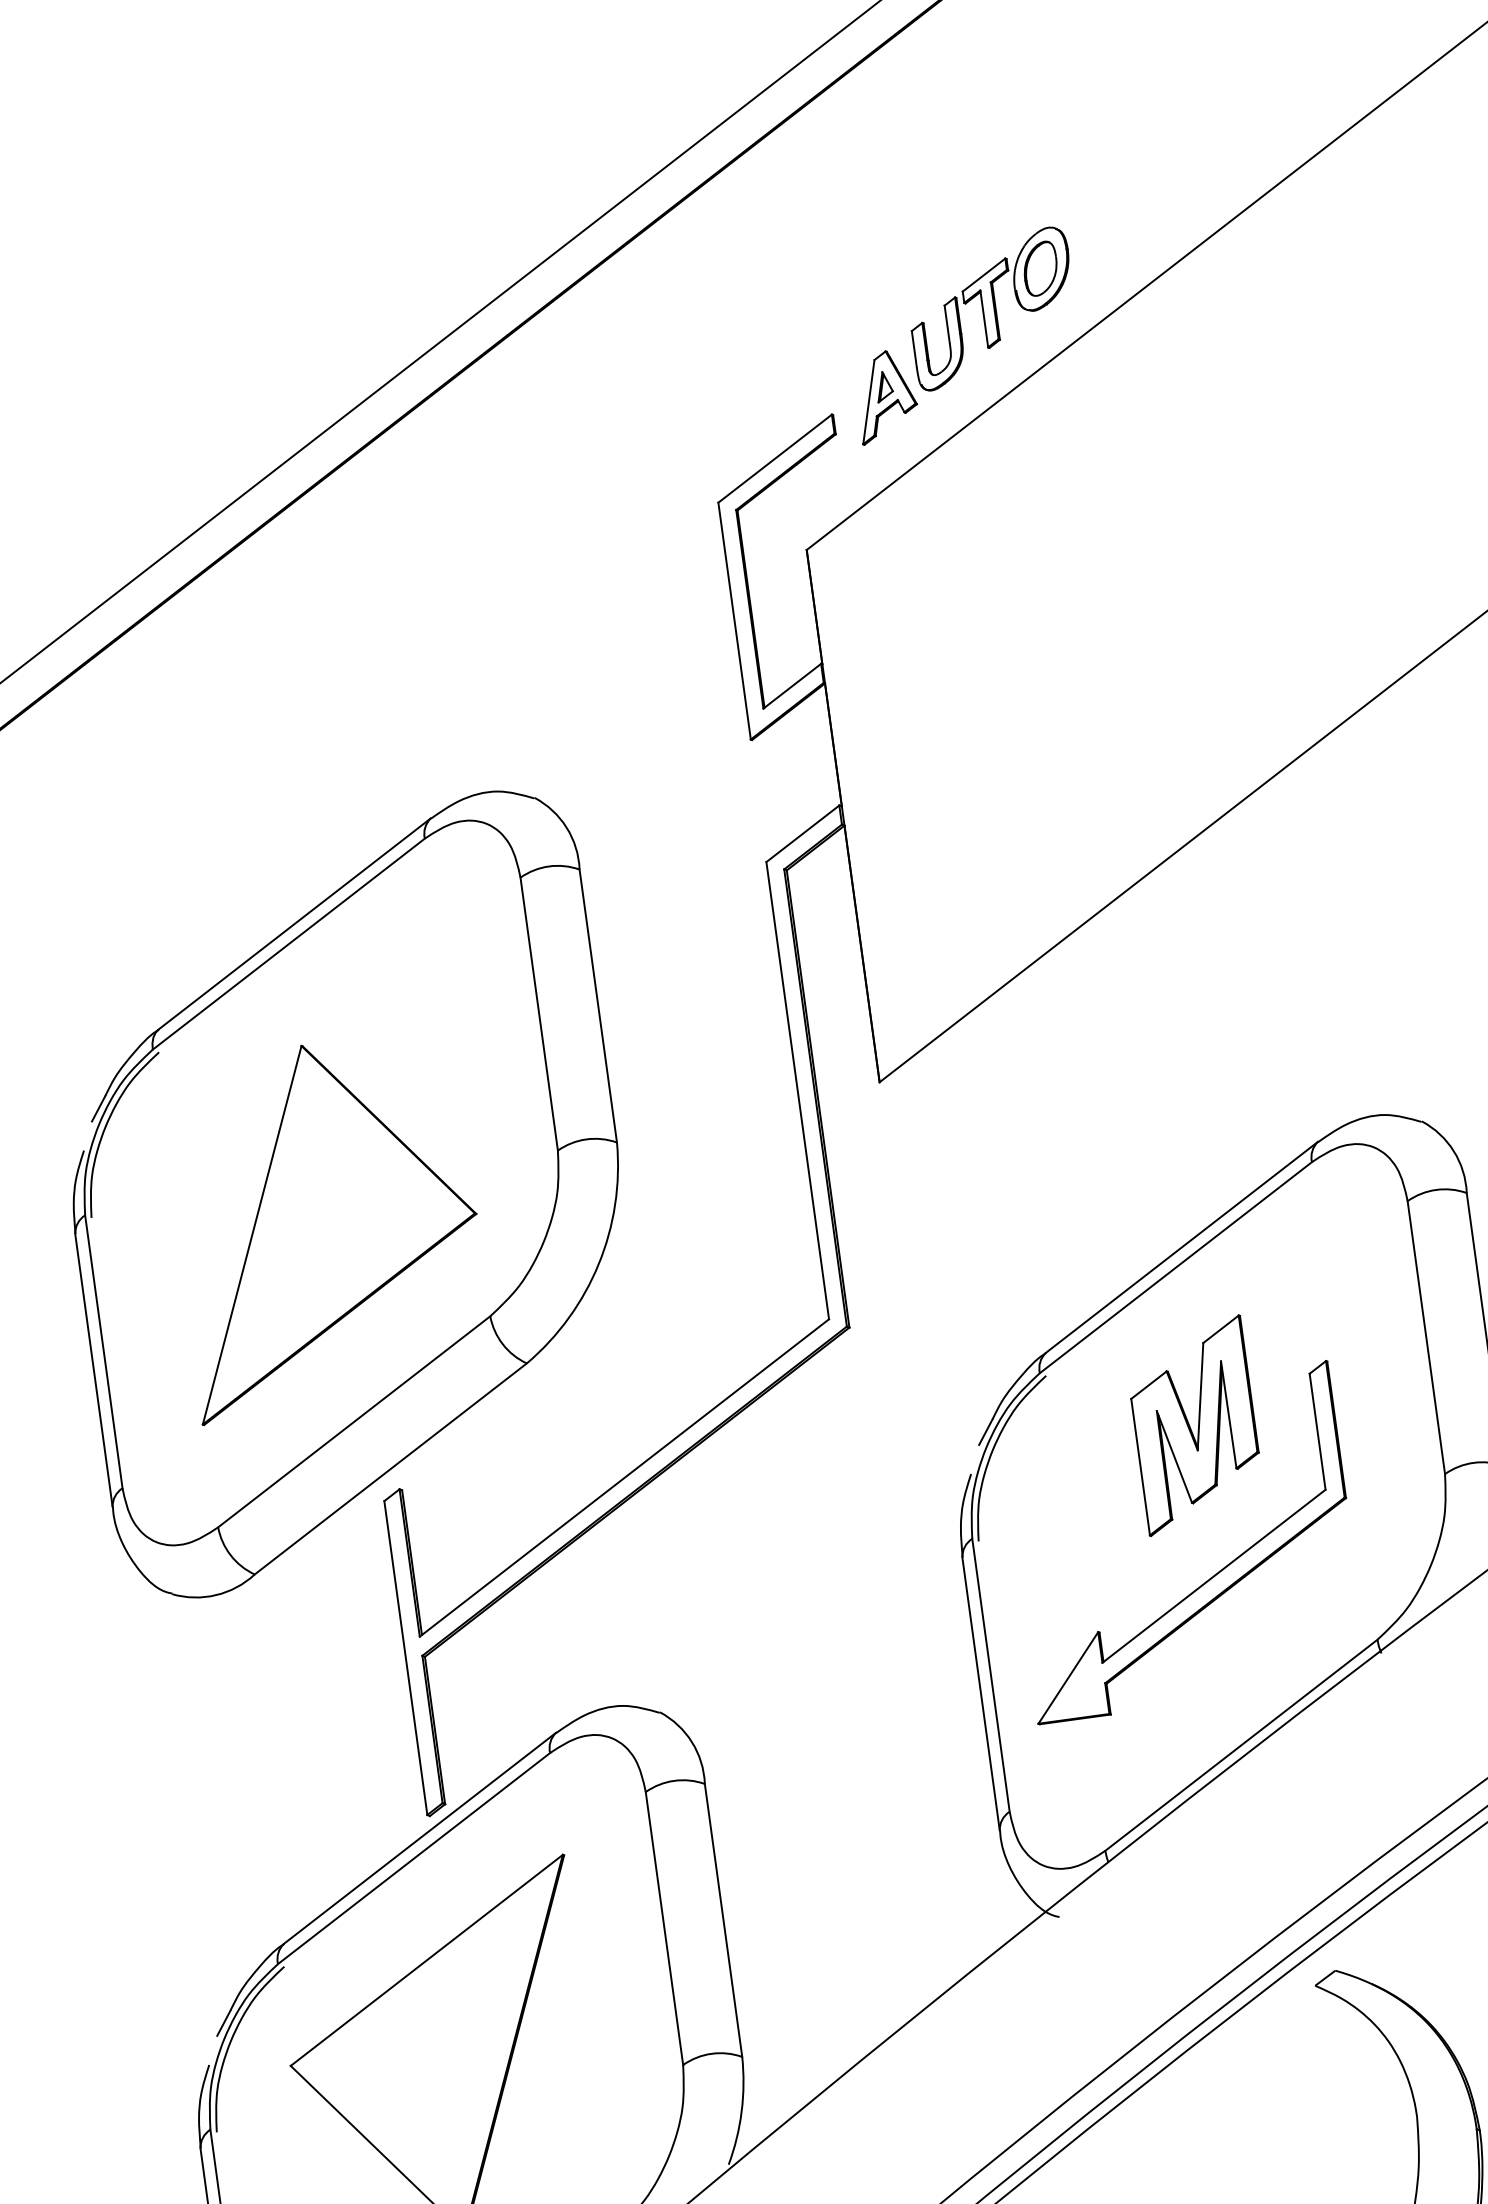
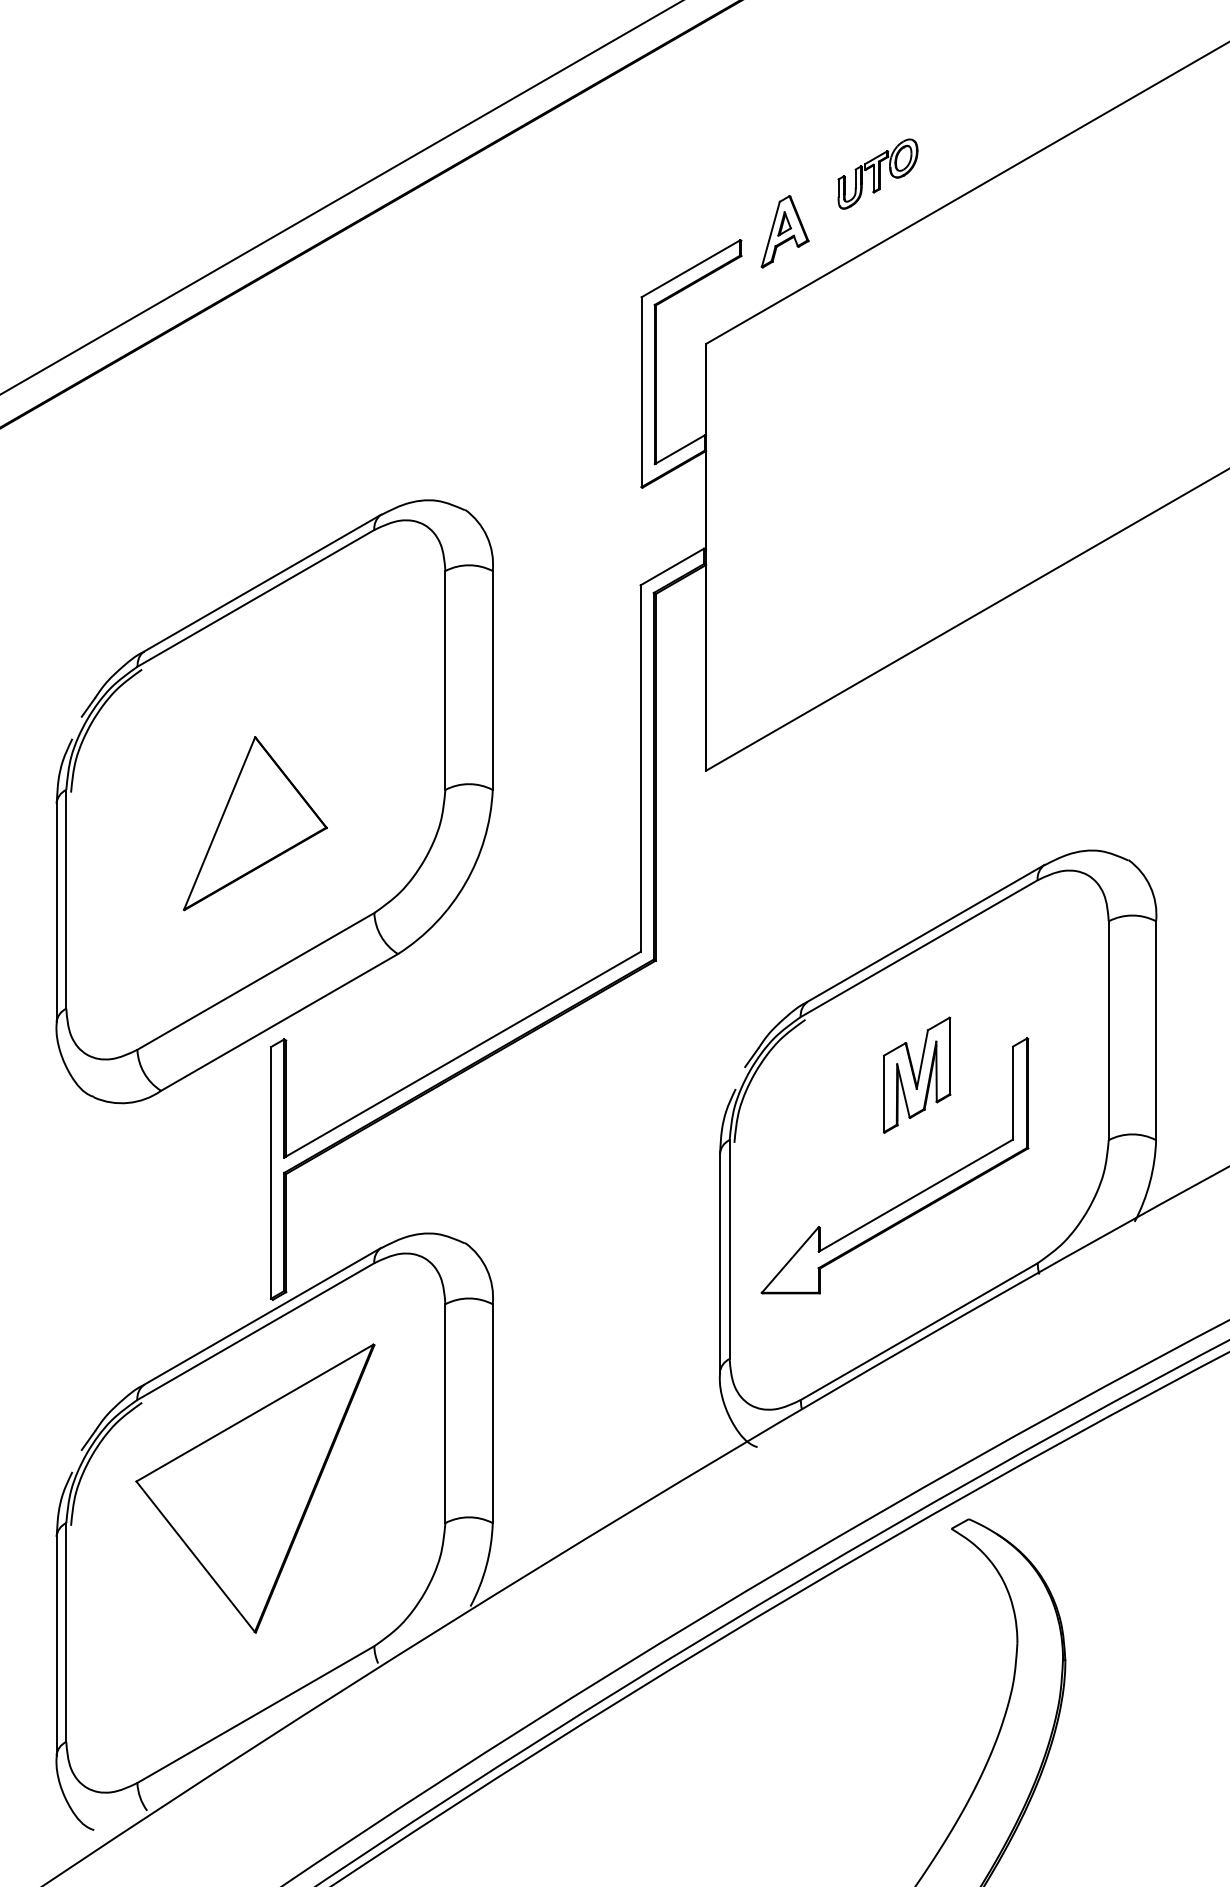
part: (991, 308) -> (877, 173), size x0.6
part: (326, 1224) -> (255, 823), size x0.6
part: (1194, 1426) -> (916, 1075), size x0.7

